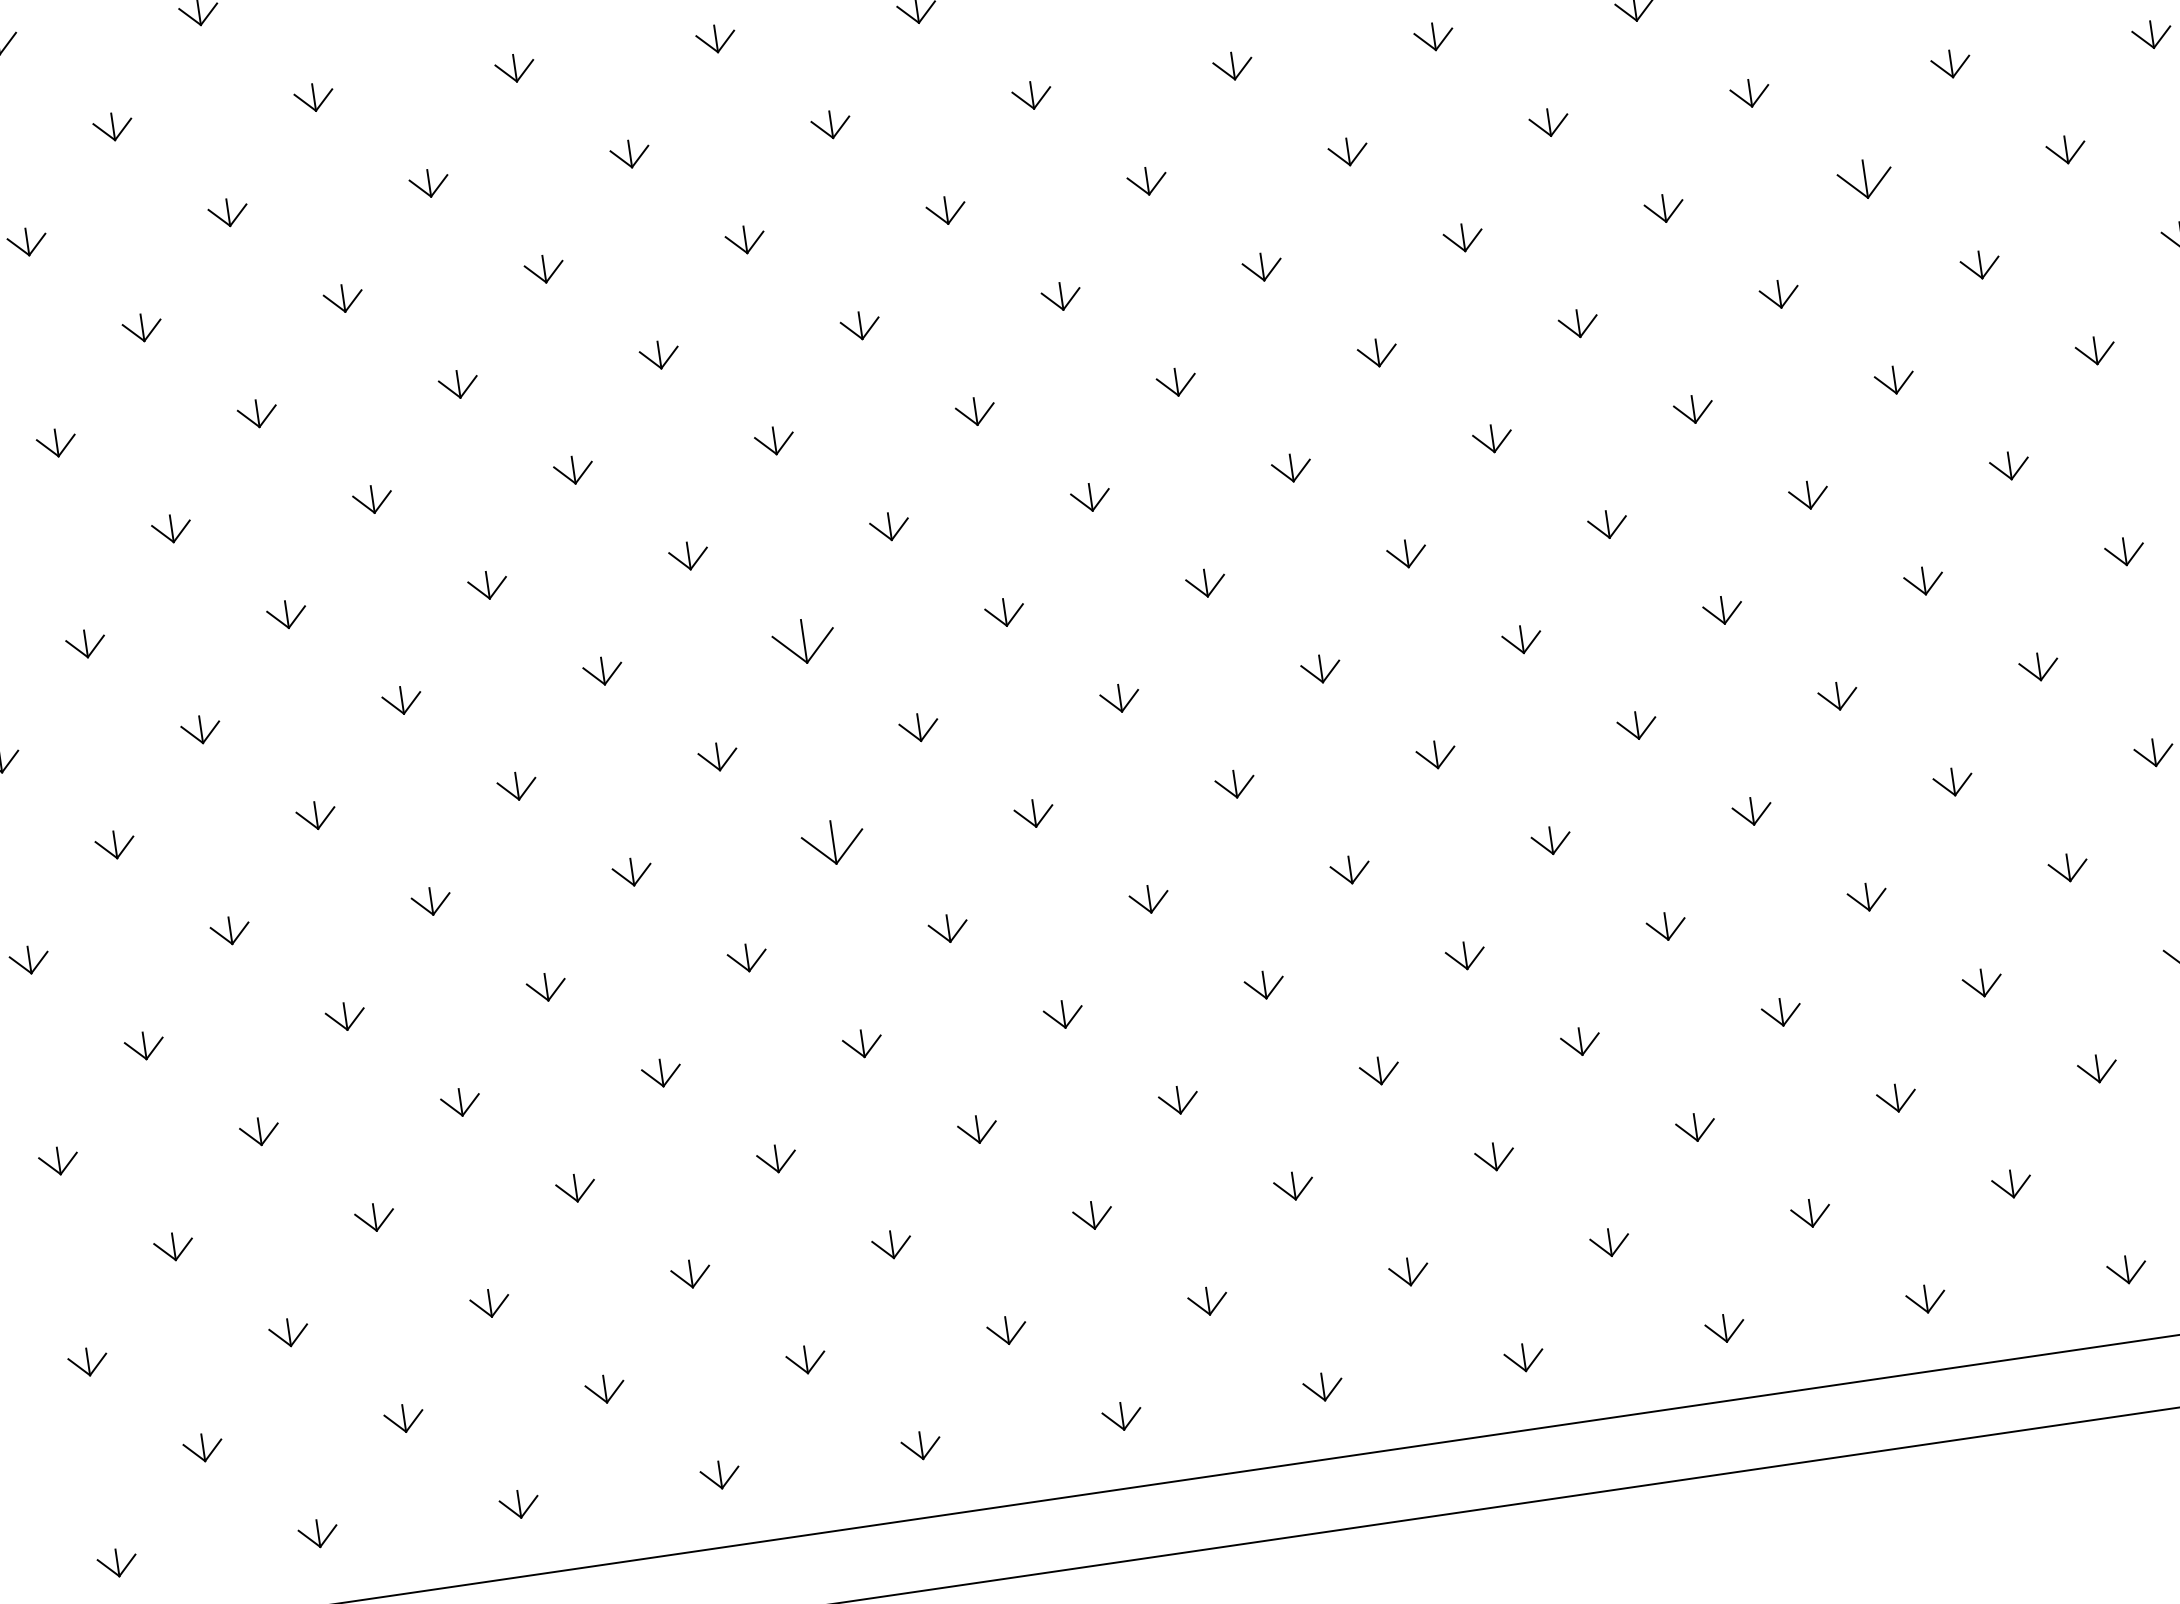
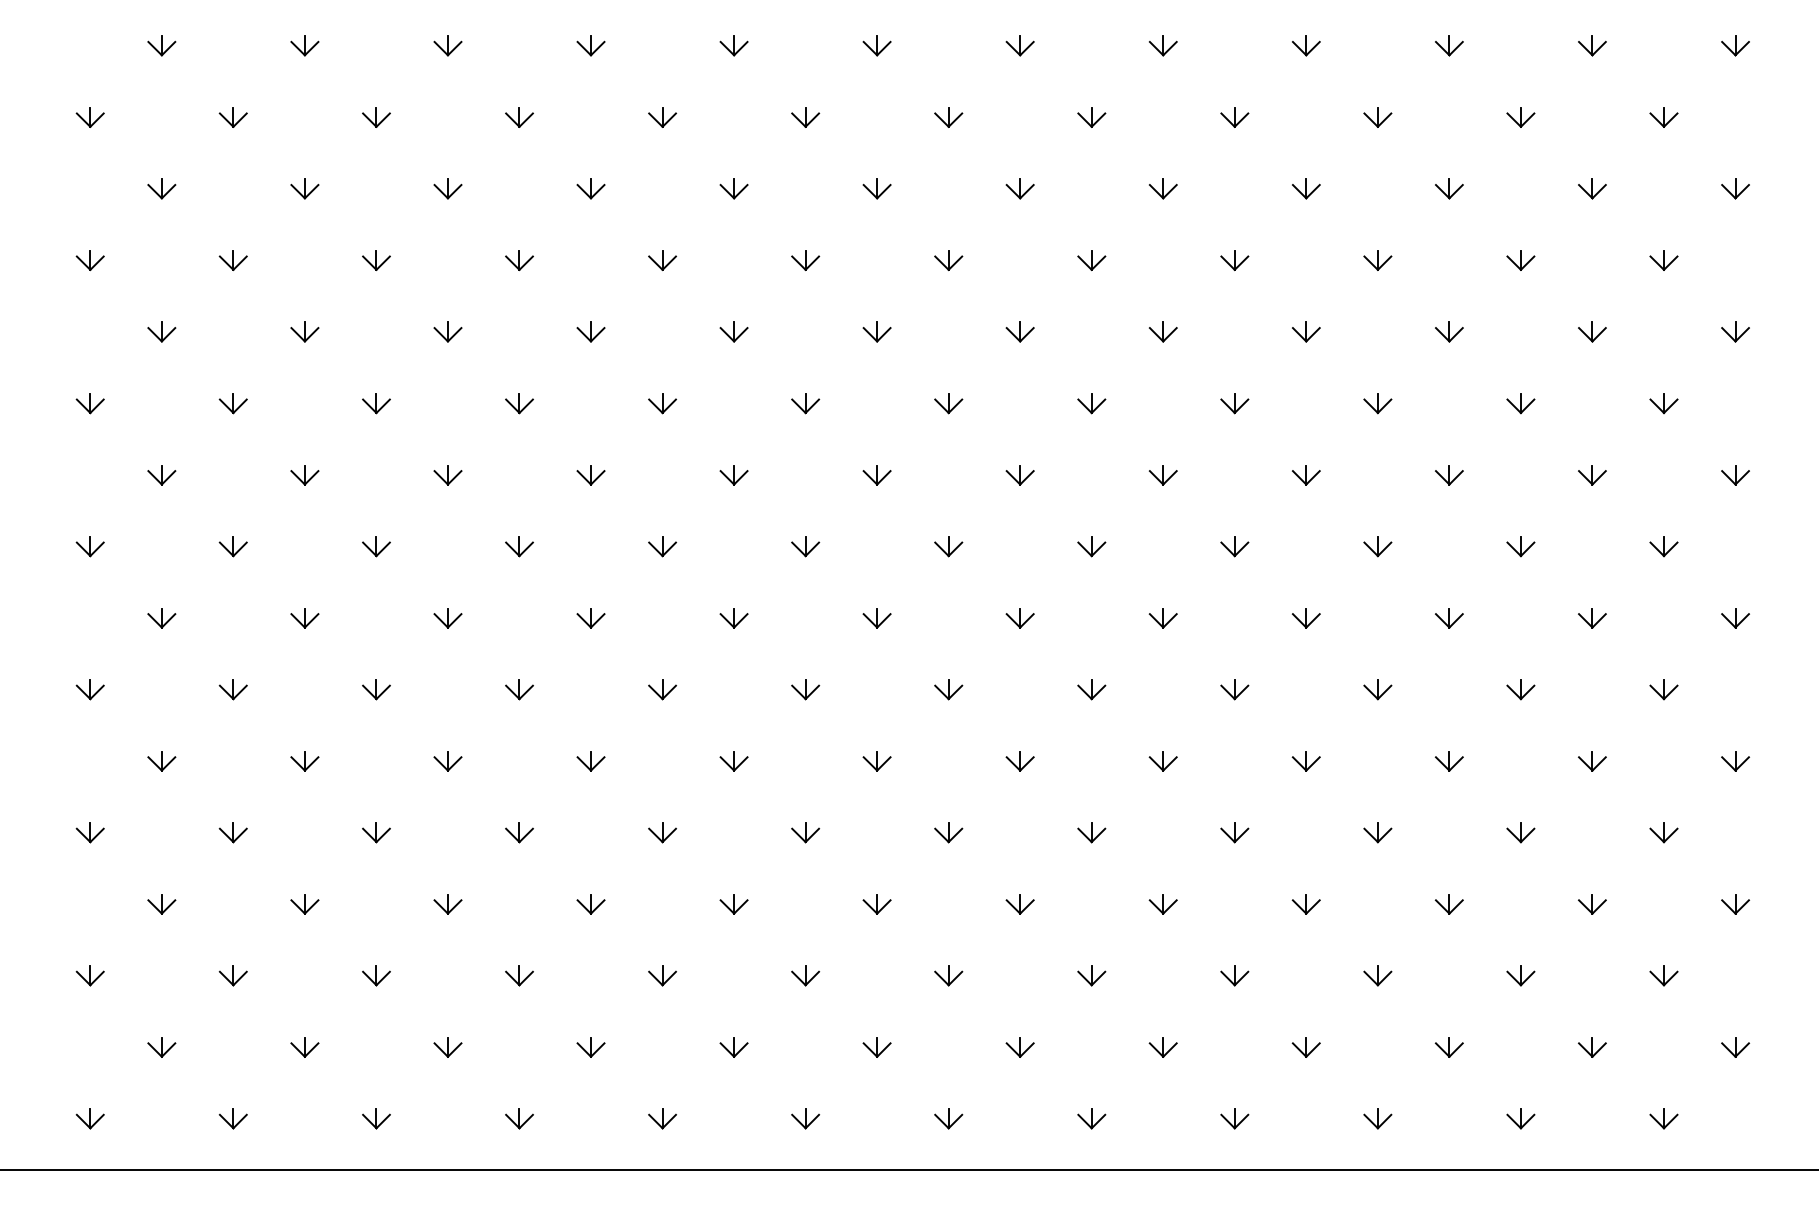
part: (1865, 178) -> (1449, 331), size x0.71
part: (803, 641) -> (662, 546), size x0.62
part: (833, 842) -> (662, 689), size x0.62

